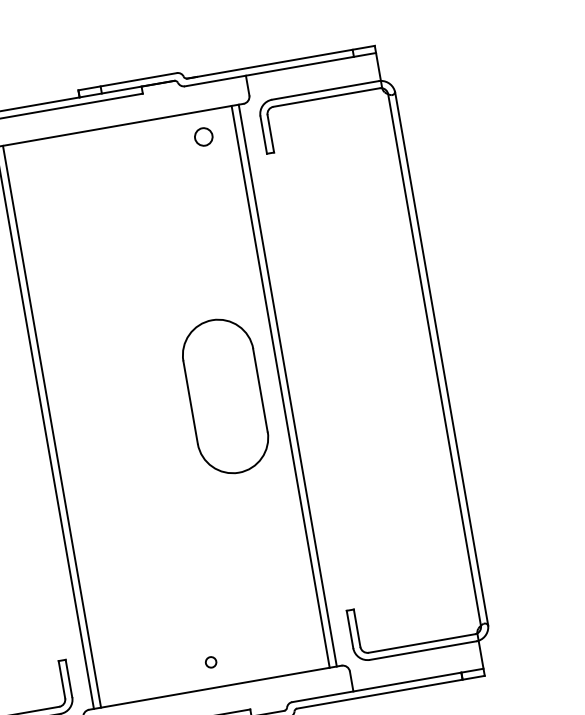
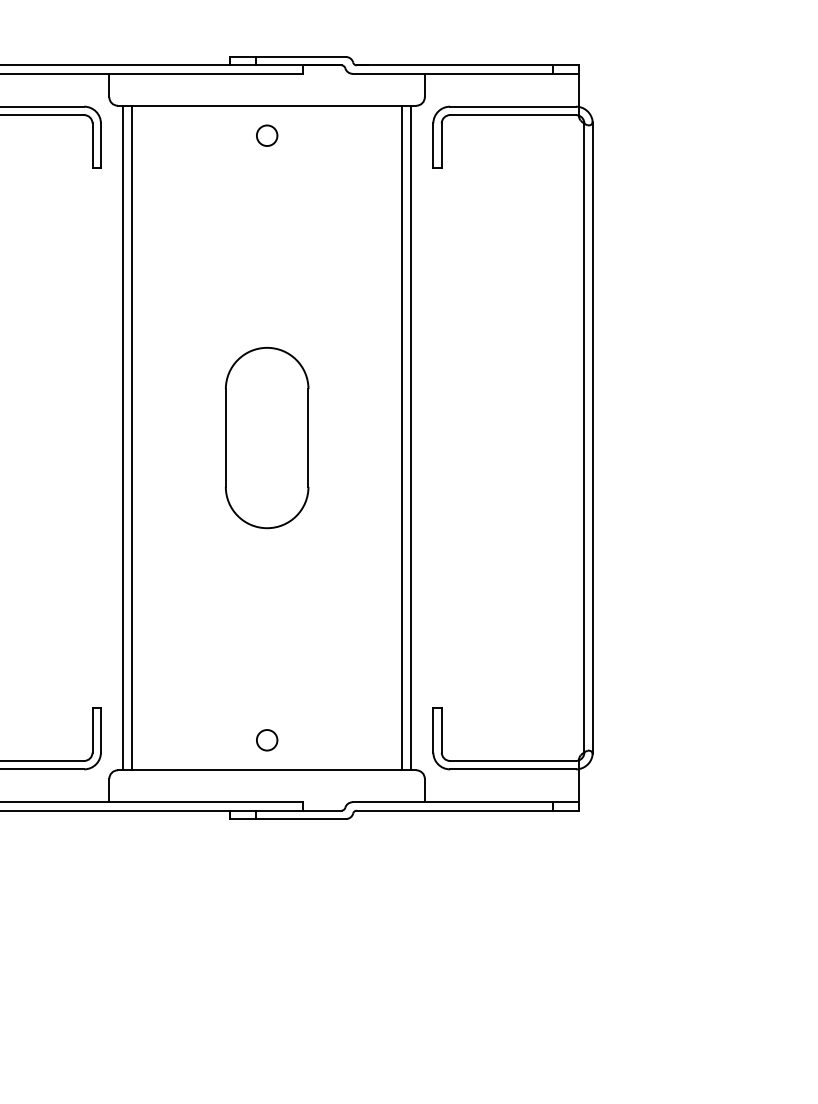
circle: (204, 136) -> (267, 135), moved
part: (225, 396) -> (266, 438), moved
circle: (211, 662) -> (267, 740), size x1.67

